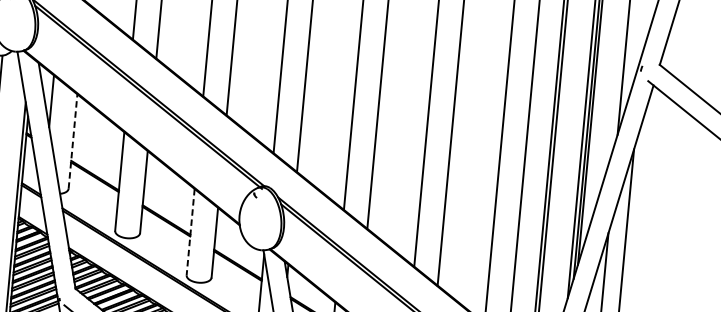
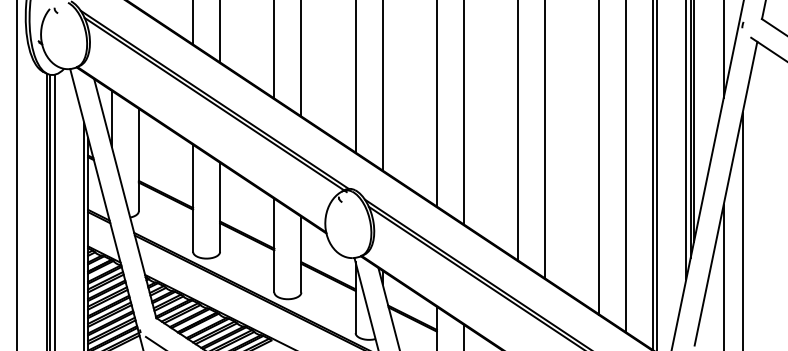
line: (72, 141) -> (138, 159), dashed -> solid
line: (190, 231) -> (274, 245), dashed -> solid

